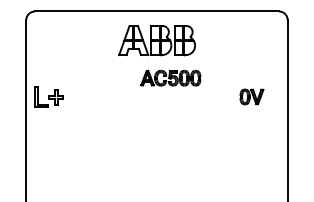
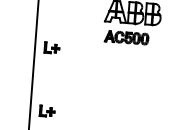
part: (170, 77) -> (126, 37), moved
part: (49, 96) -> (52, 47), size x0.71
part: (49, 183) -> (47, 110), added

